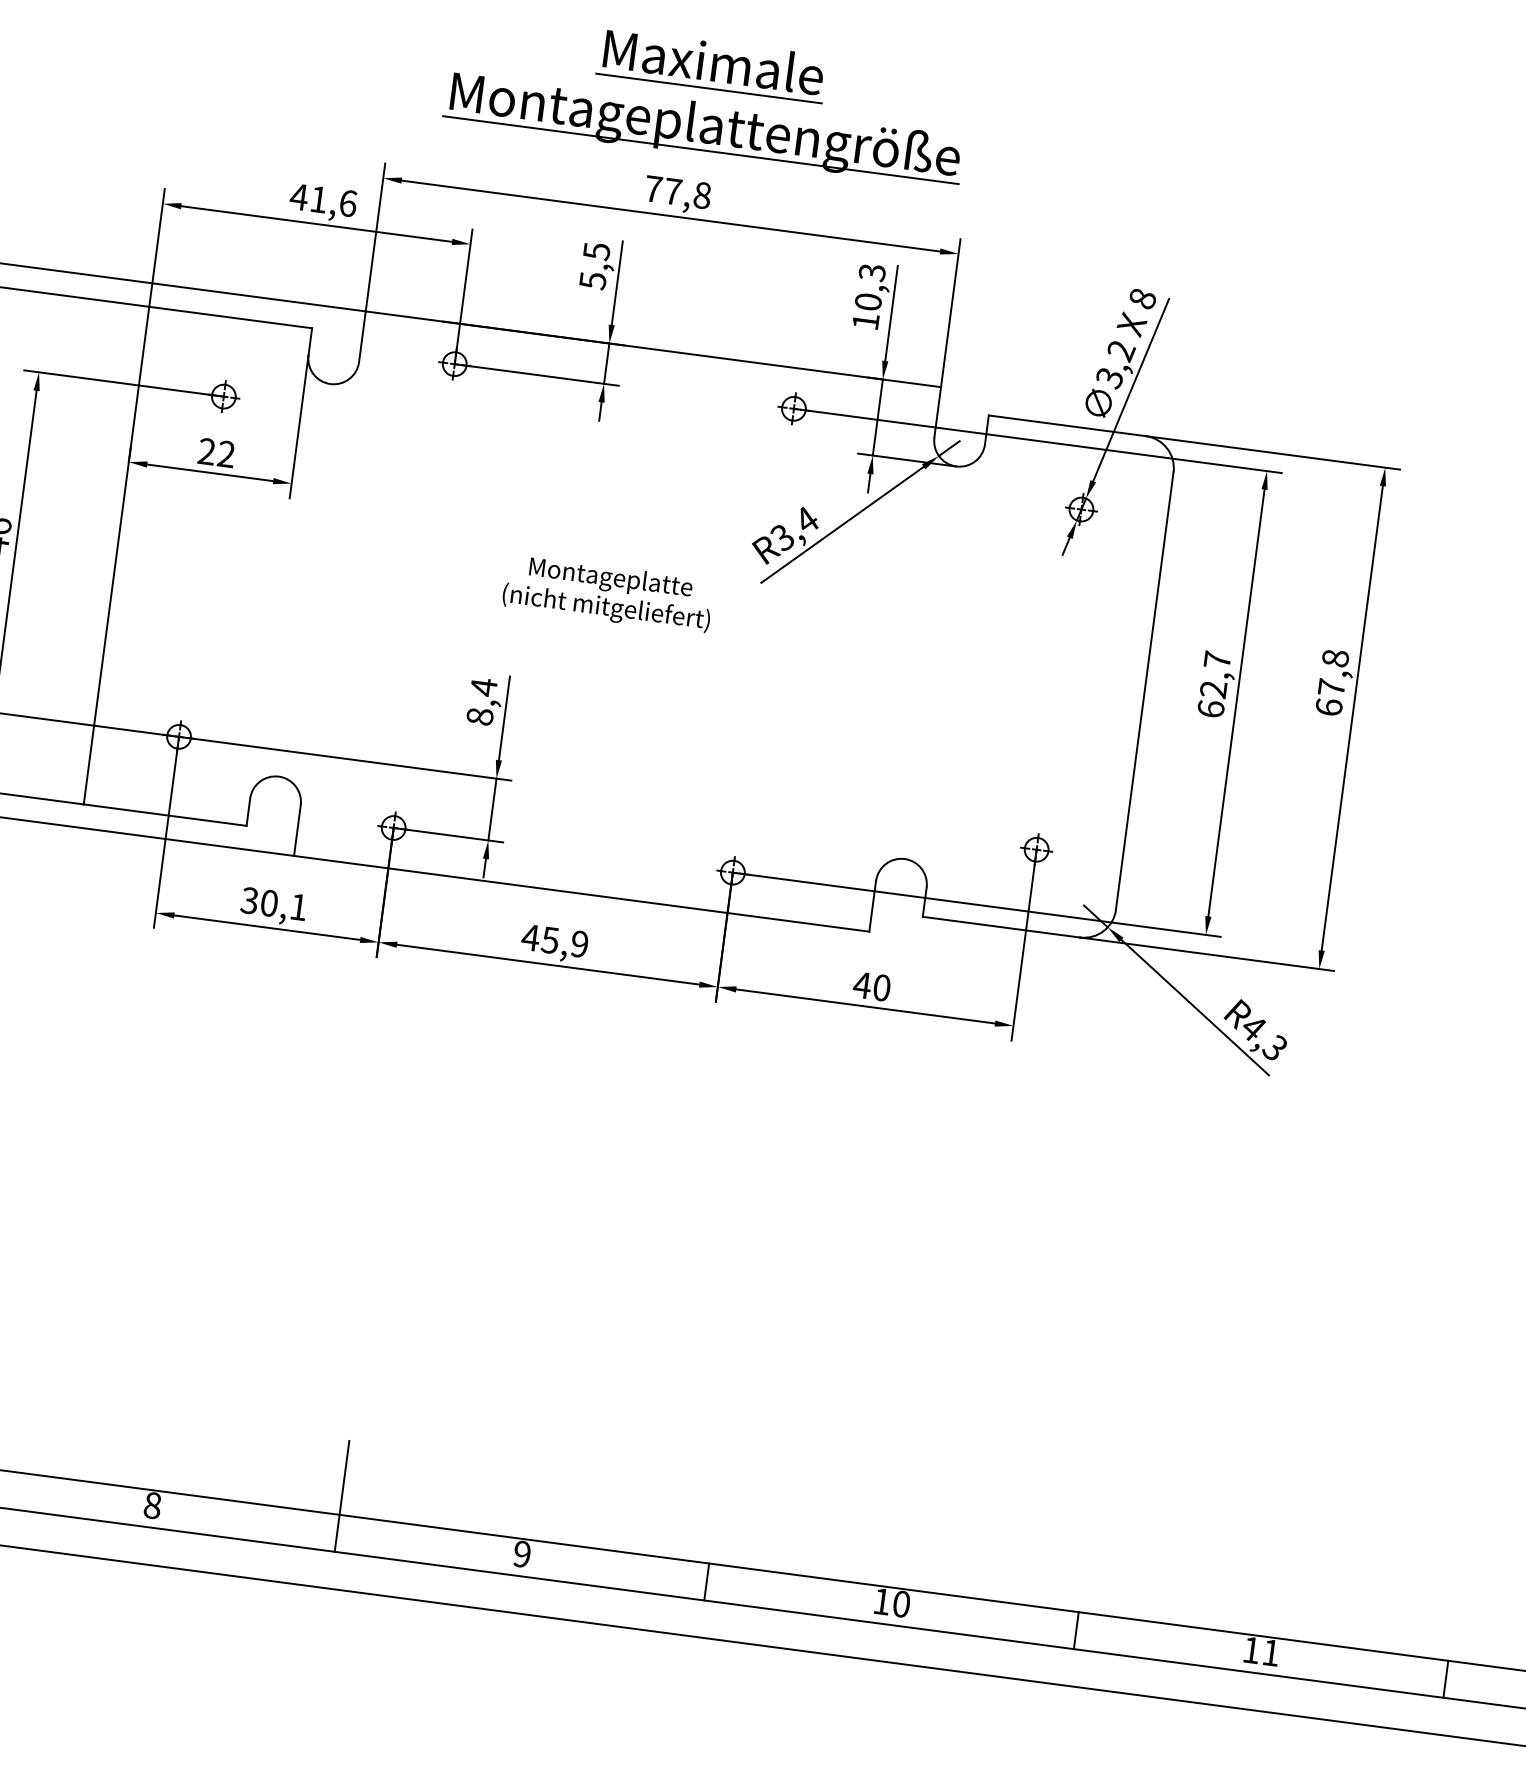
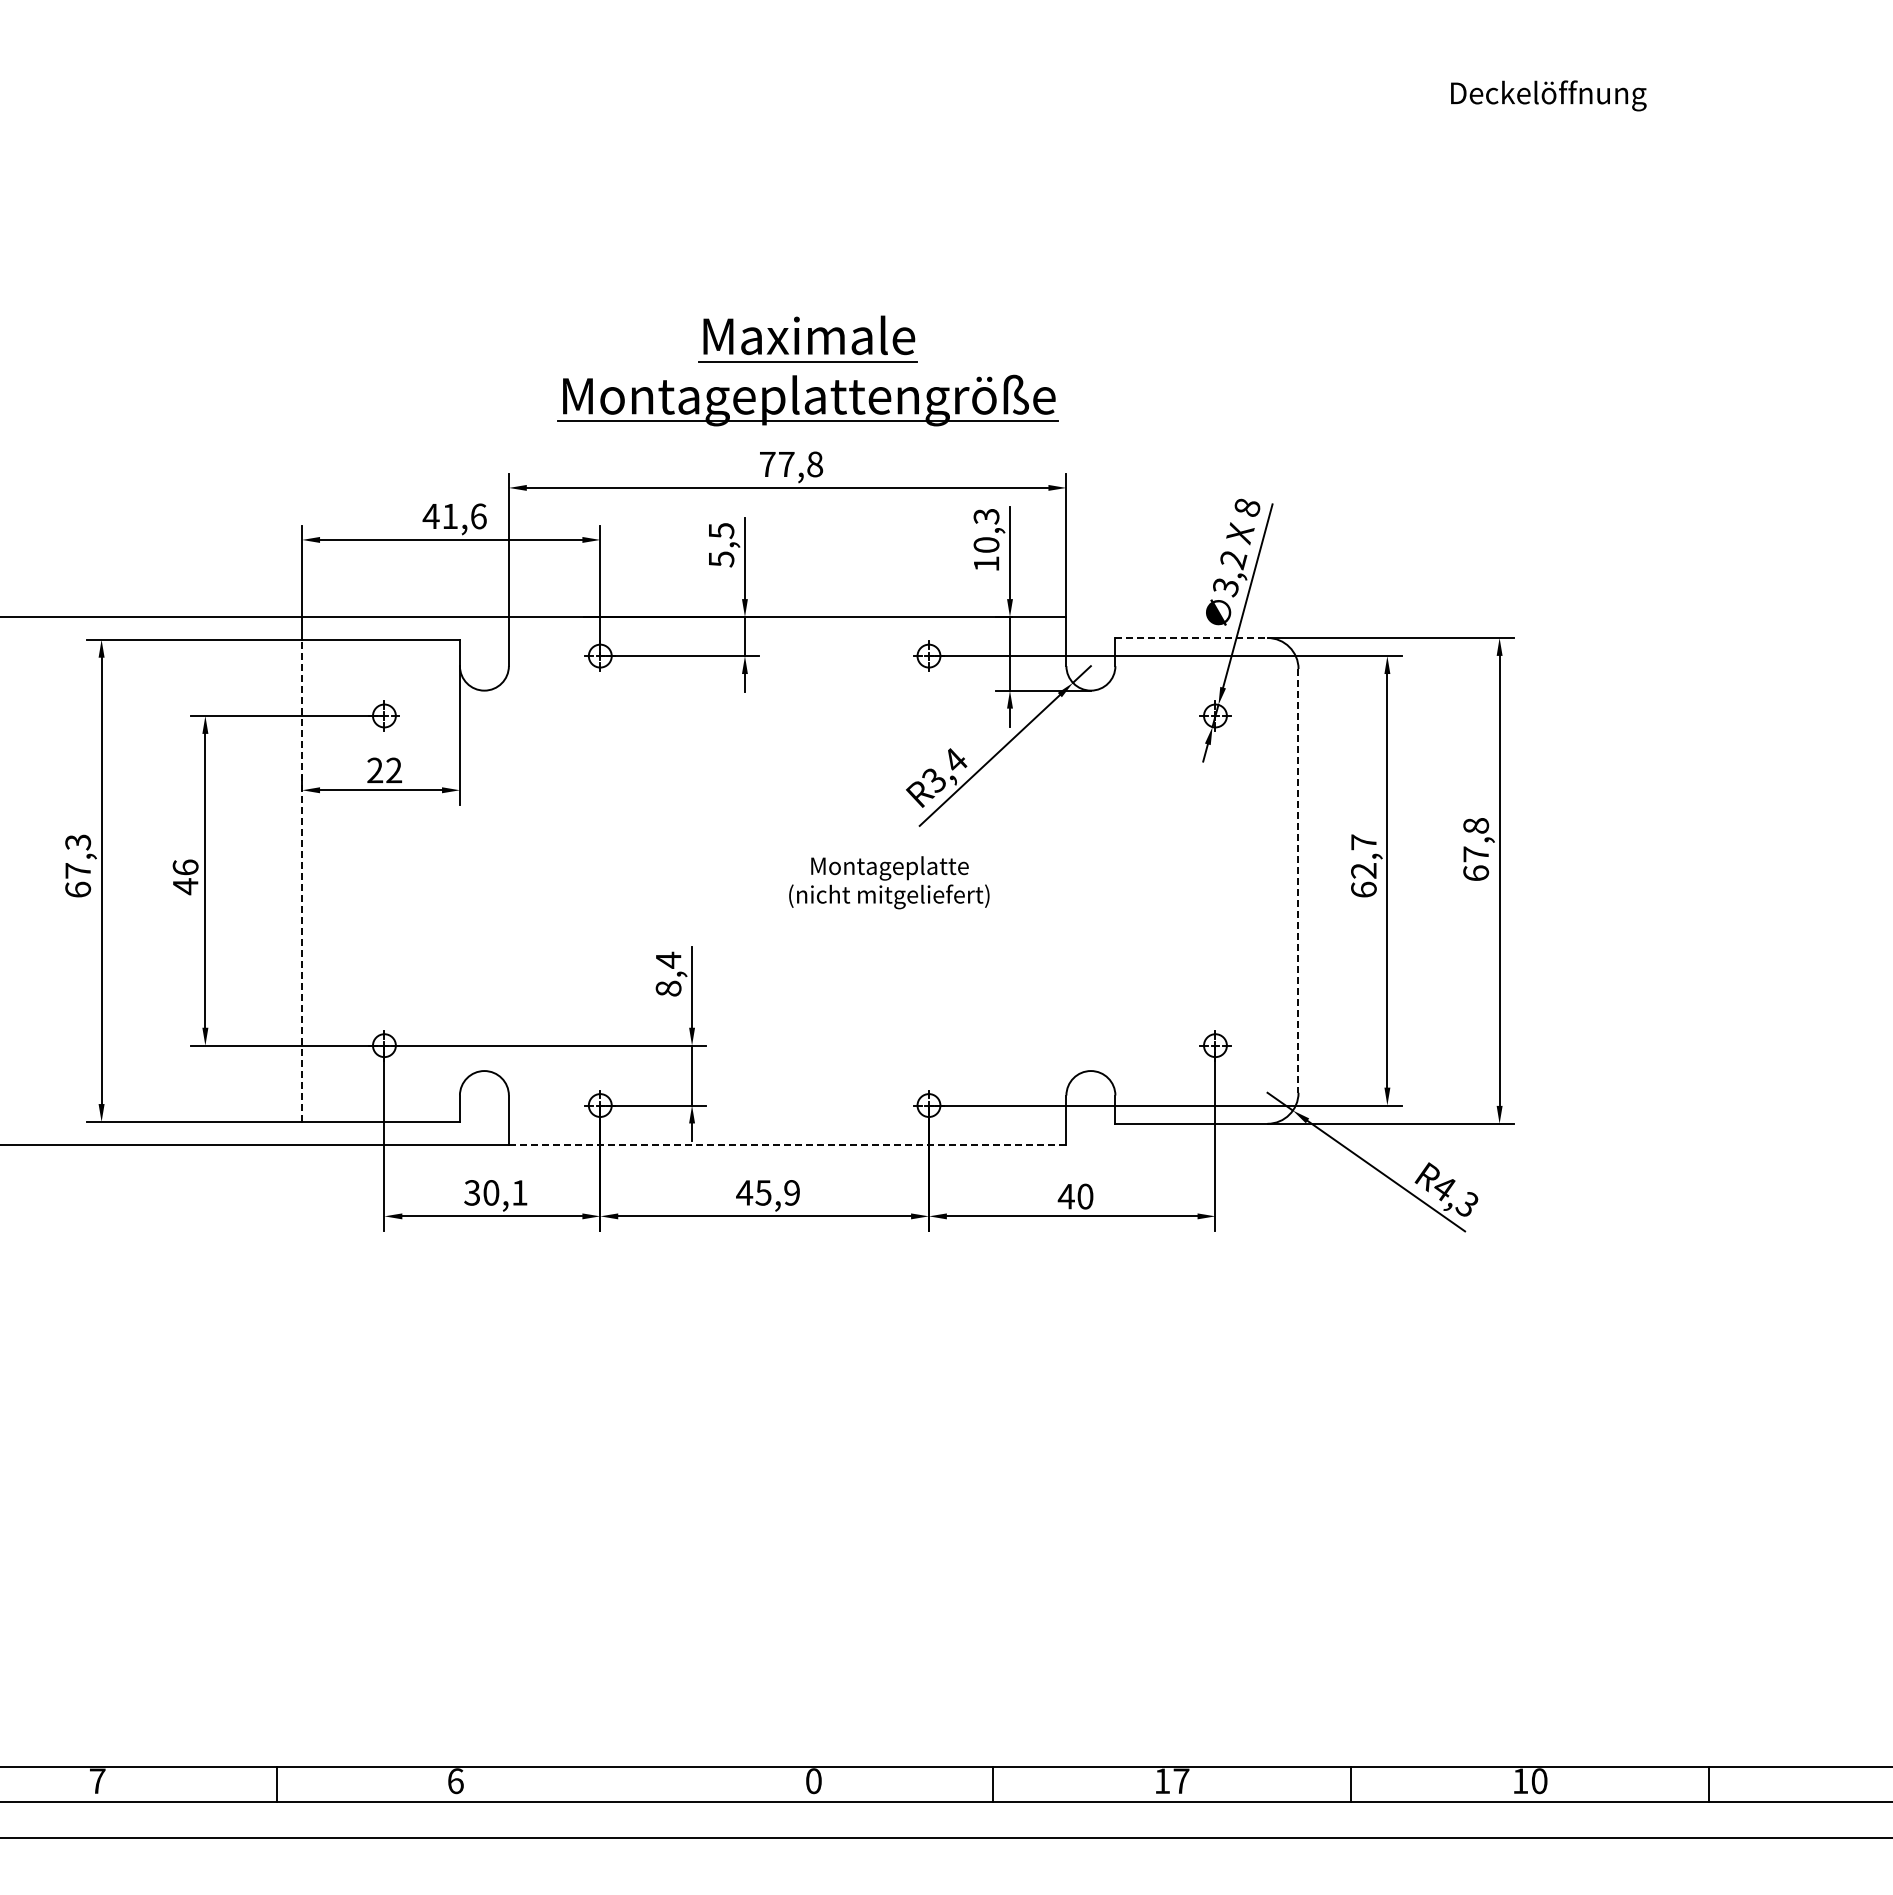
line: (1067, 426) -> (1191, 638), solid -> dashed
line: (116, 555) -> (302, 880), solid -> dashed
text: (608, 593) -> (889, 882), moved
line: (1144, 690) -> (1298, 880), solid -> dashed
line: (581, 893) -> (787, 1144), solid -> dashed
line: (341, 1496) -> (634, 1748), removed
text: (152, 1505) -> (455, 1781), 8 -> 6
text: (521, 1554) -> (813, 1781), 9 -> 0
text: (901, 1604) -> (1181, 1781), 10 -> 17
text: (1271, 1653) -> (1539, 1781), 11 -> 10

